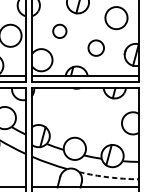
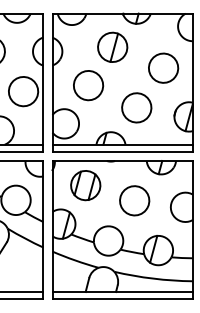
part: (59, 31) -> (88, 85), size x1.67
part: (95, 47) -> (136, 107), size x1.43
part: (57, 106) -> (85, 185), added
part: (94, 118) -> (134, 200), added
arc: (108, 177) -> (153, 278), dashed -> solid

